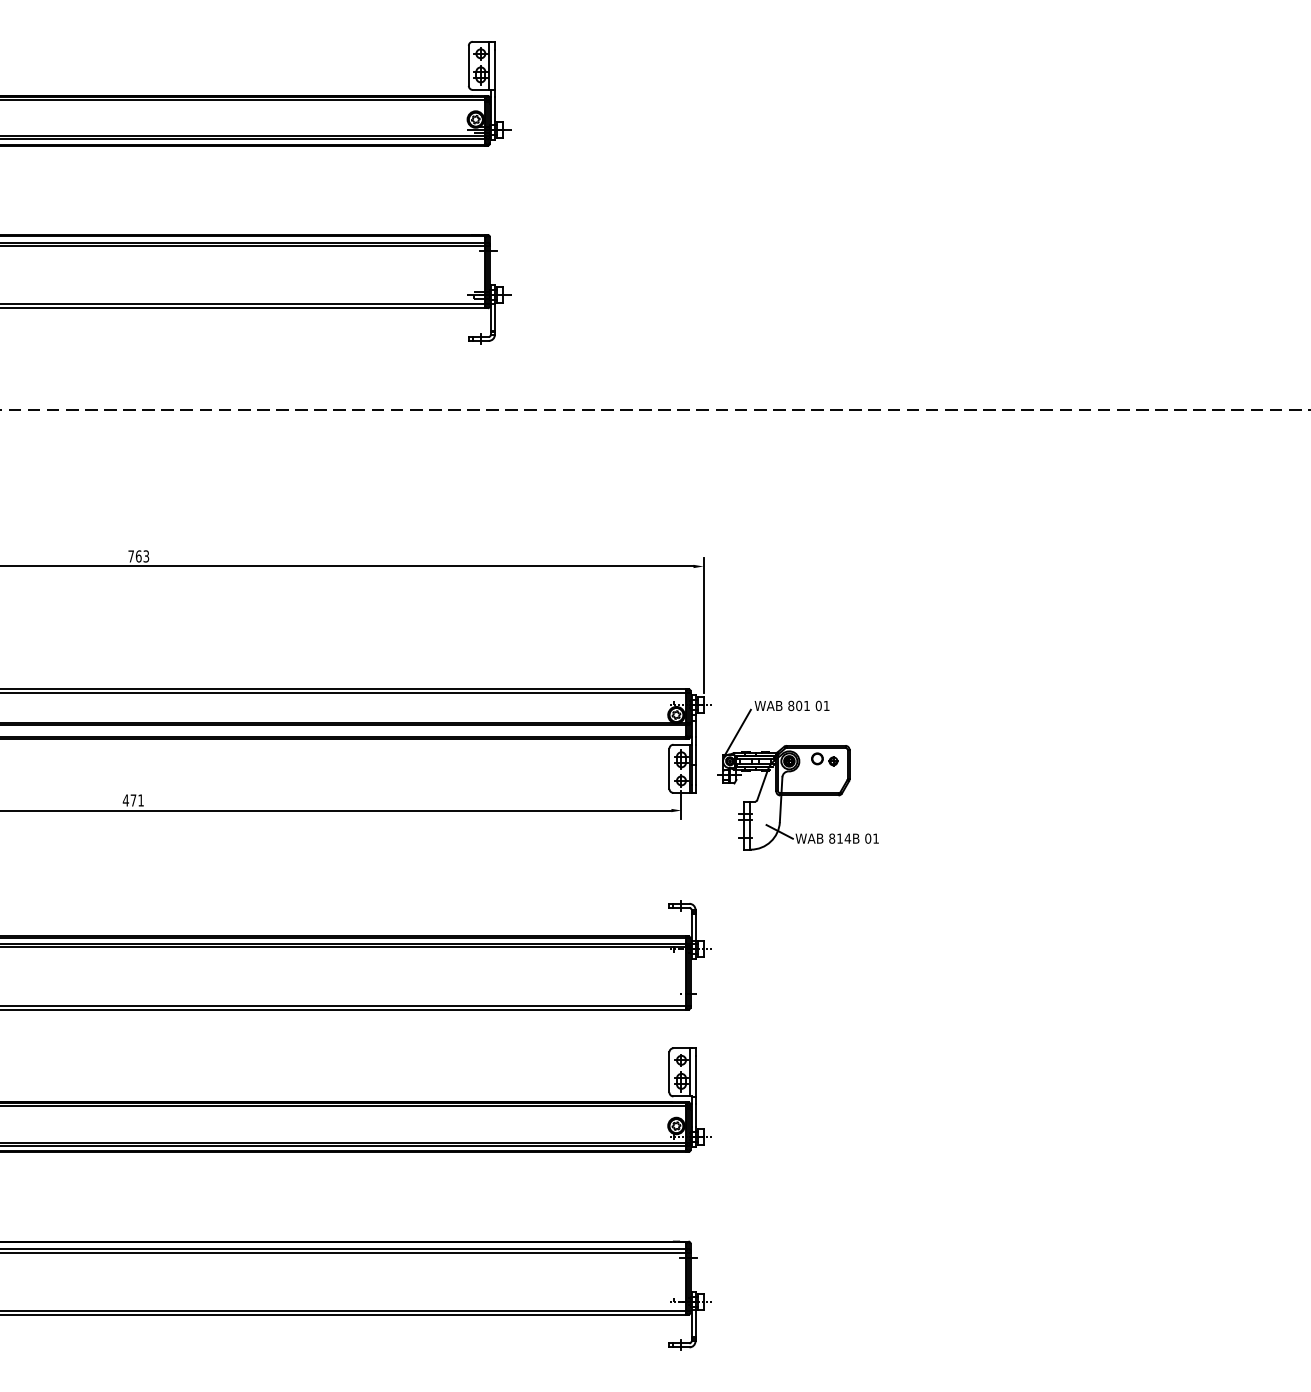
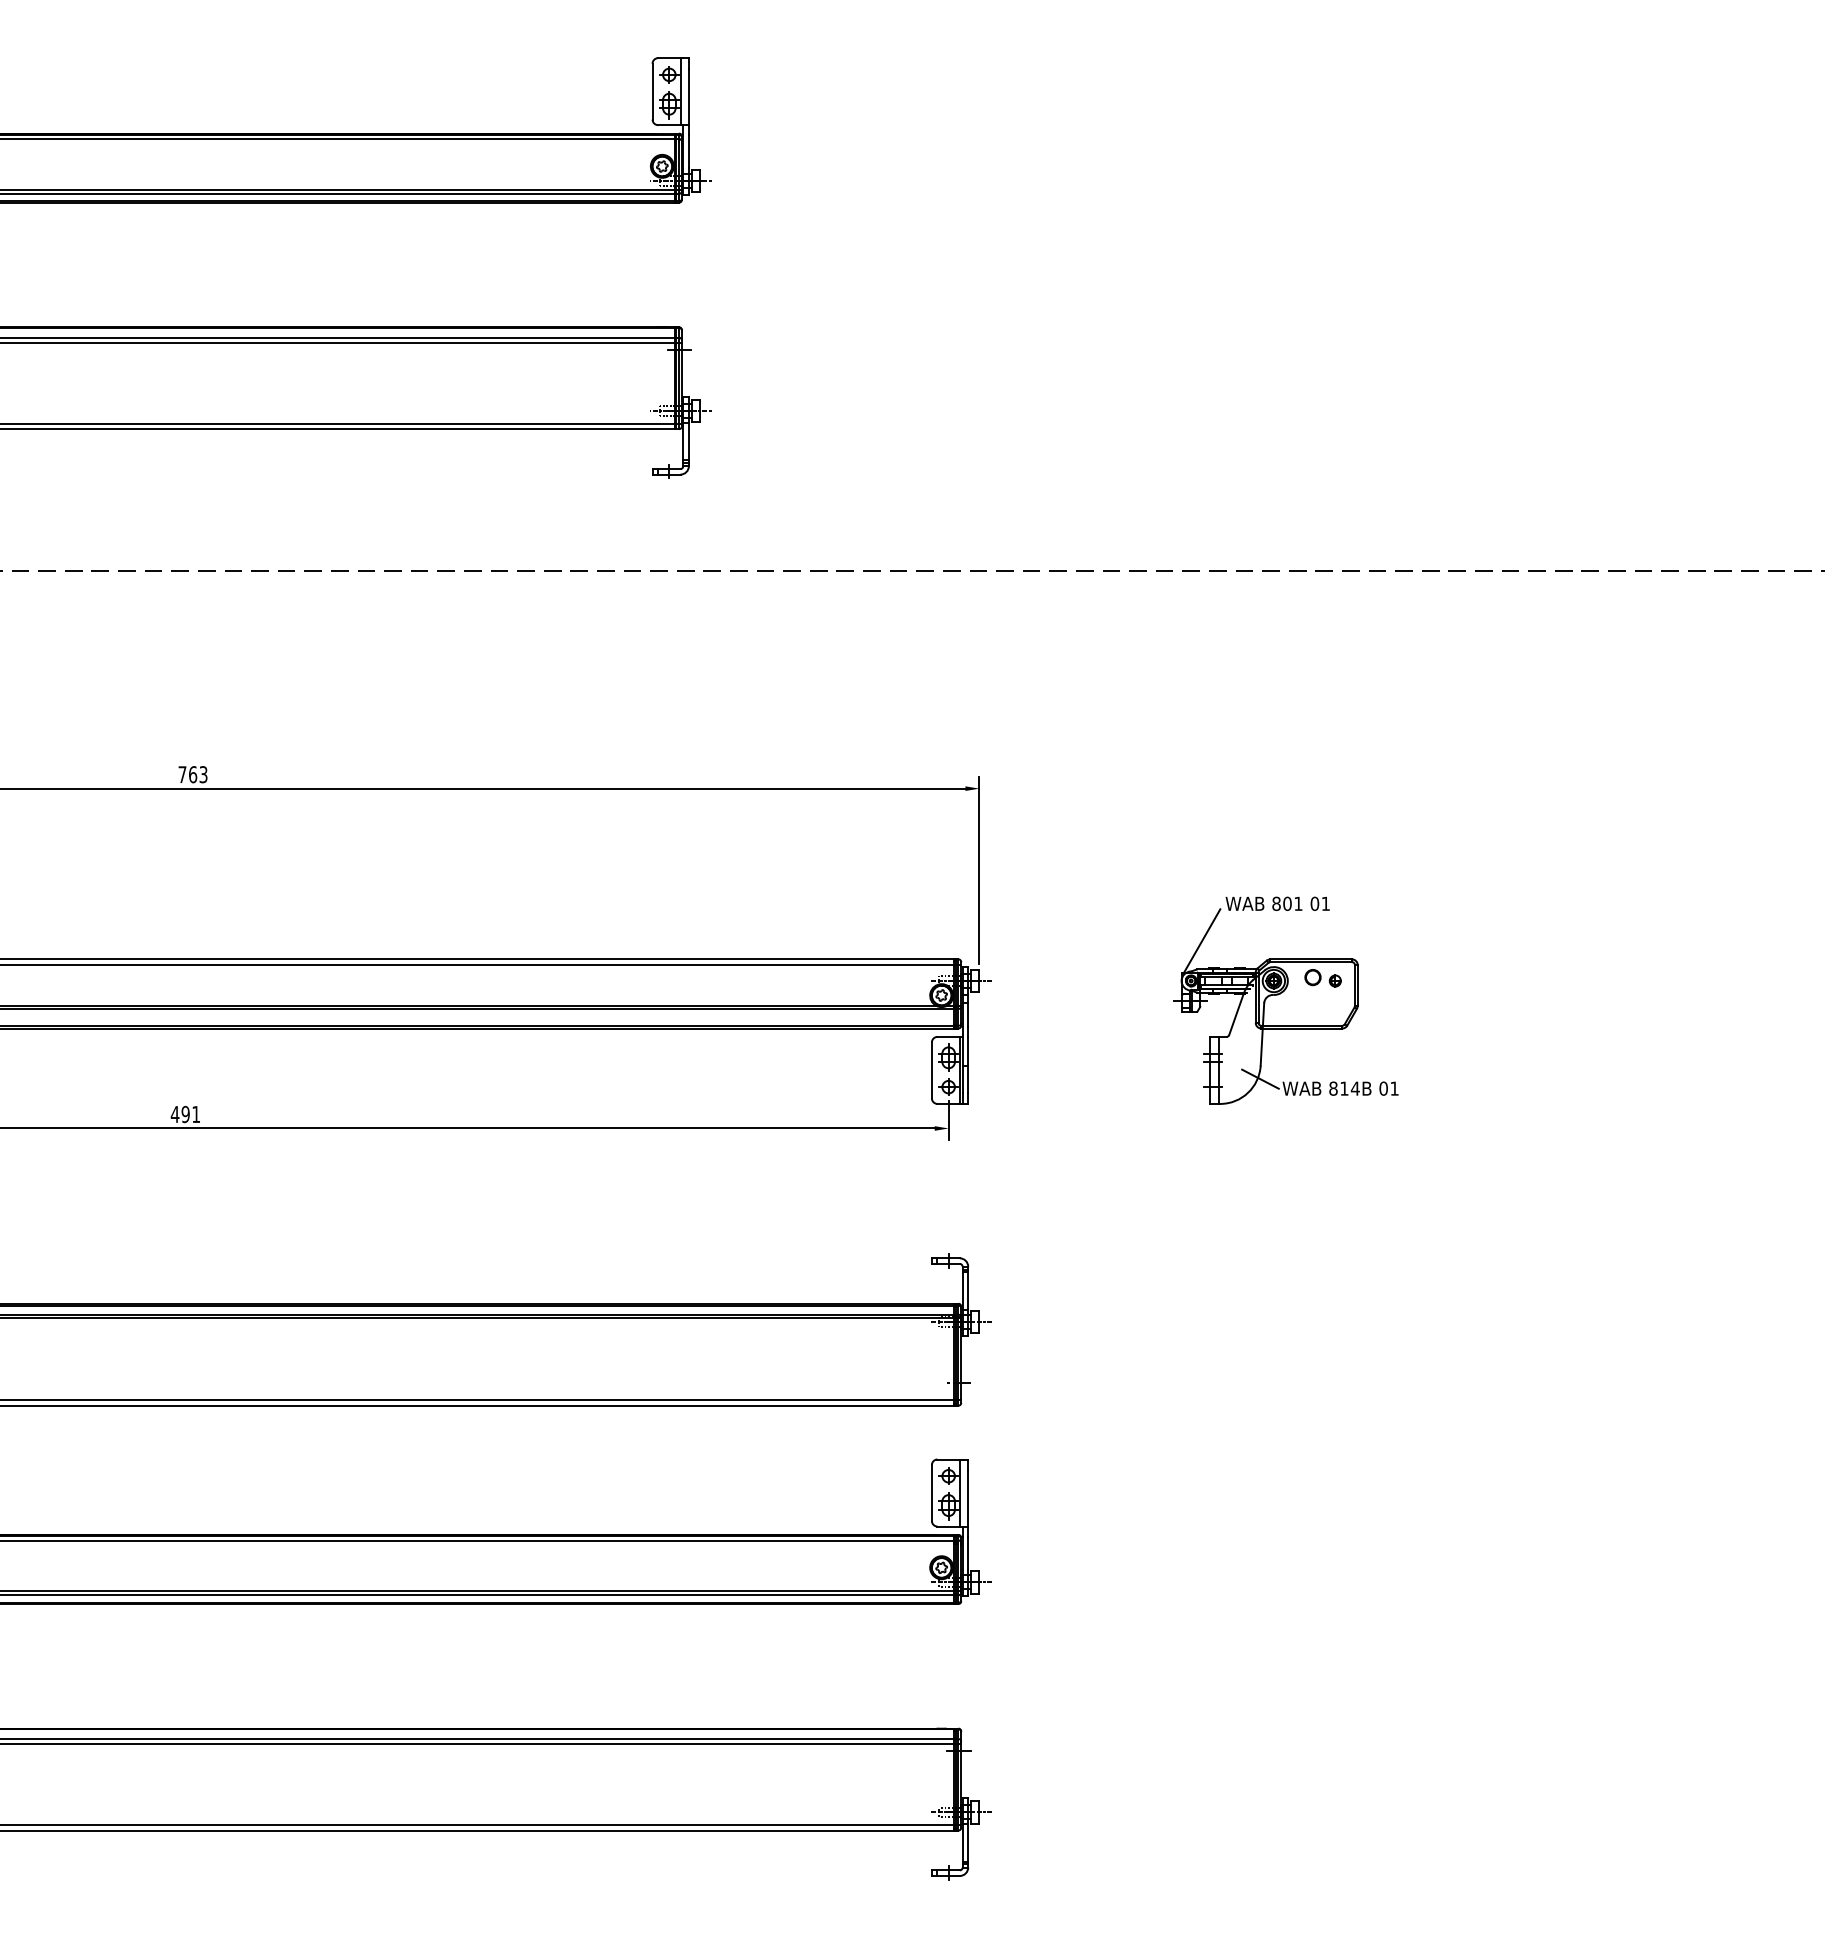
part: (797, 775) -> (1285, 1000), moved
text: (133, 800) -> (185, 1114), 471 -> 491

